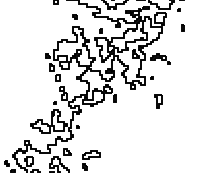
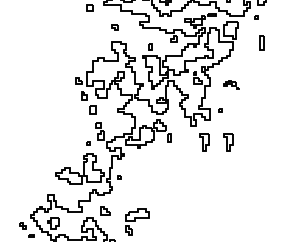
part: (183, 27) -> (262, 42), size x1.6
part: (160, 58) -> (231, 84), size x0.6
part: (140, 101) -> (204, 142), added

